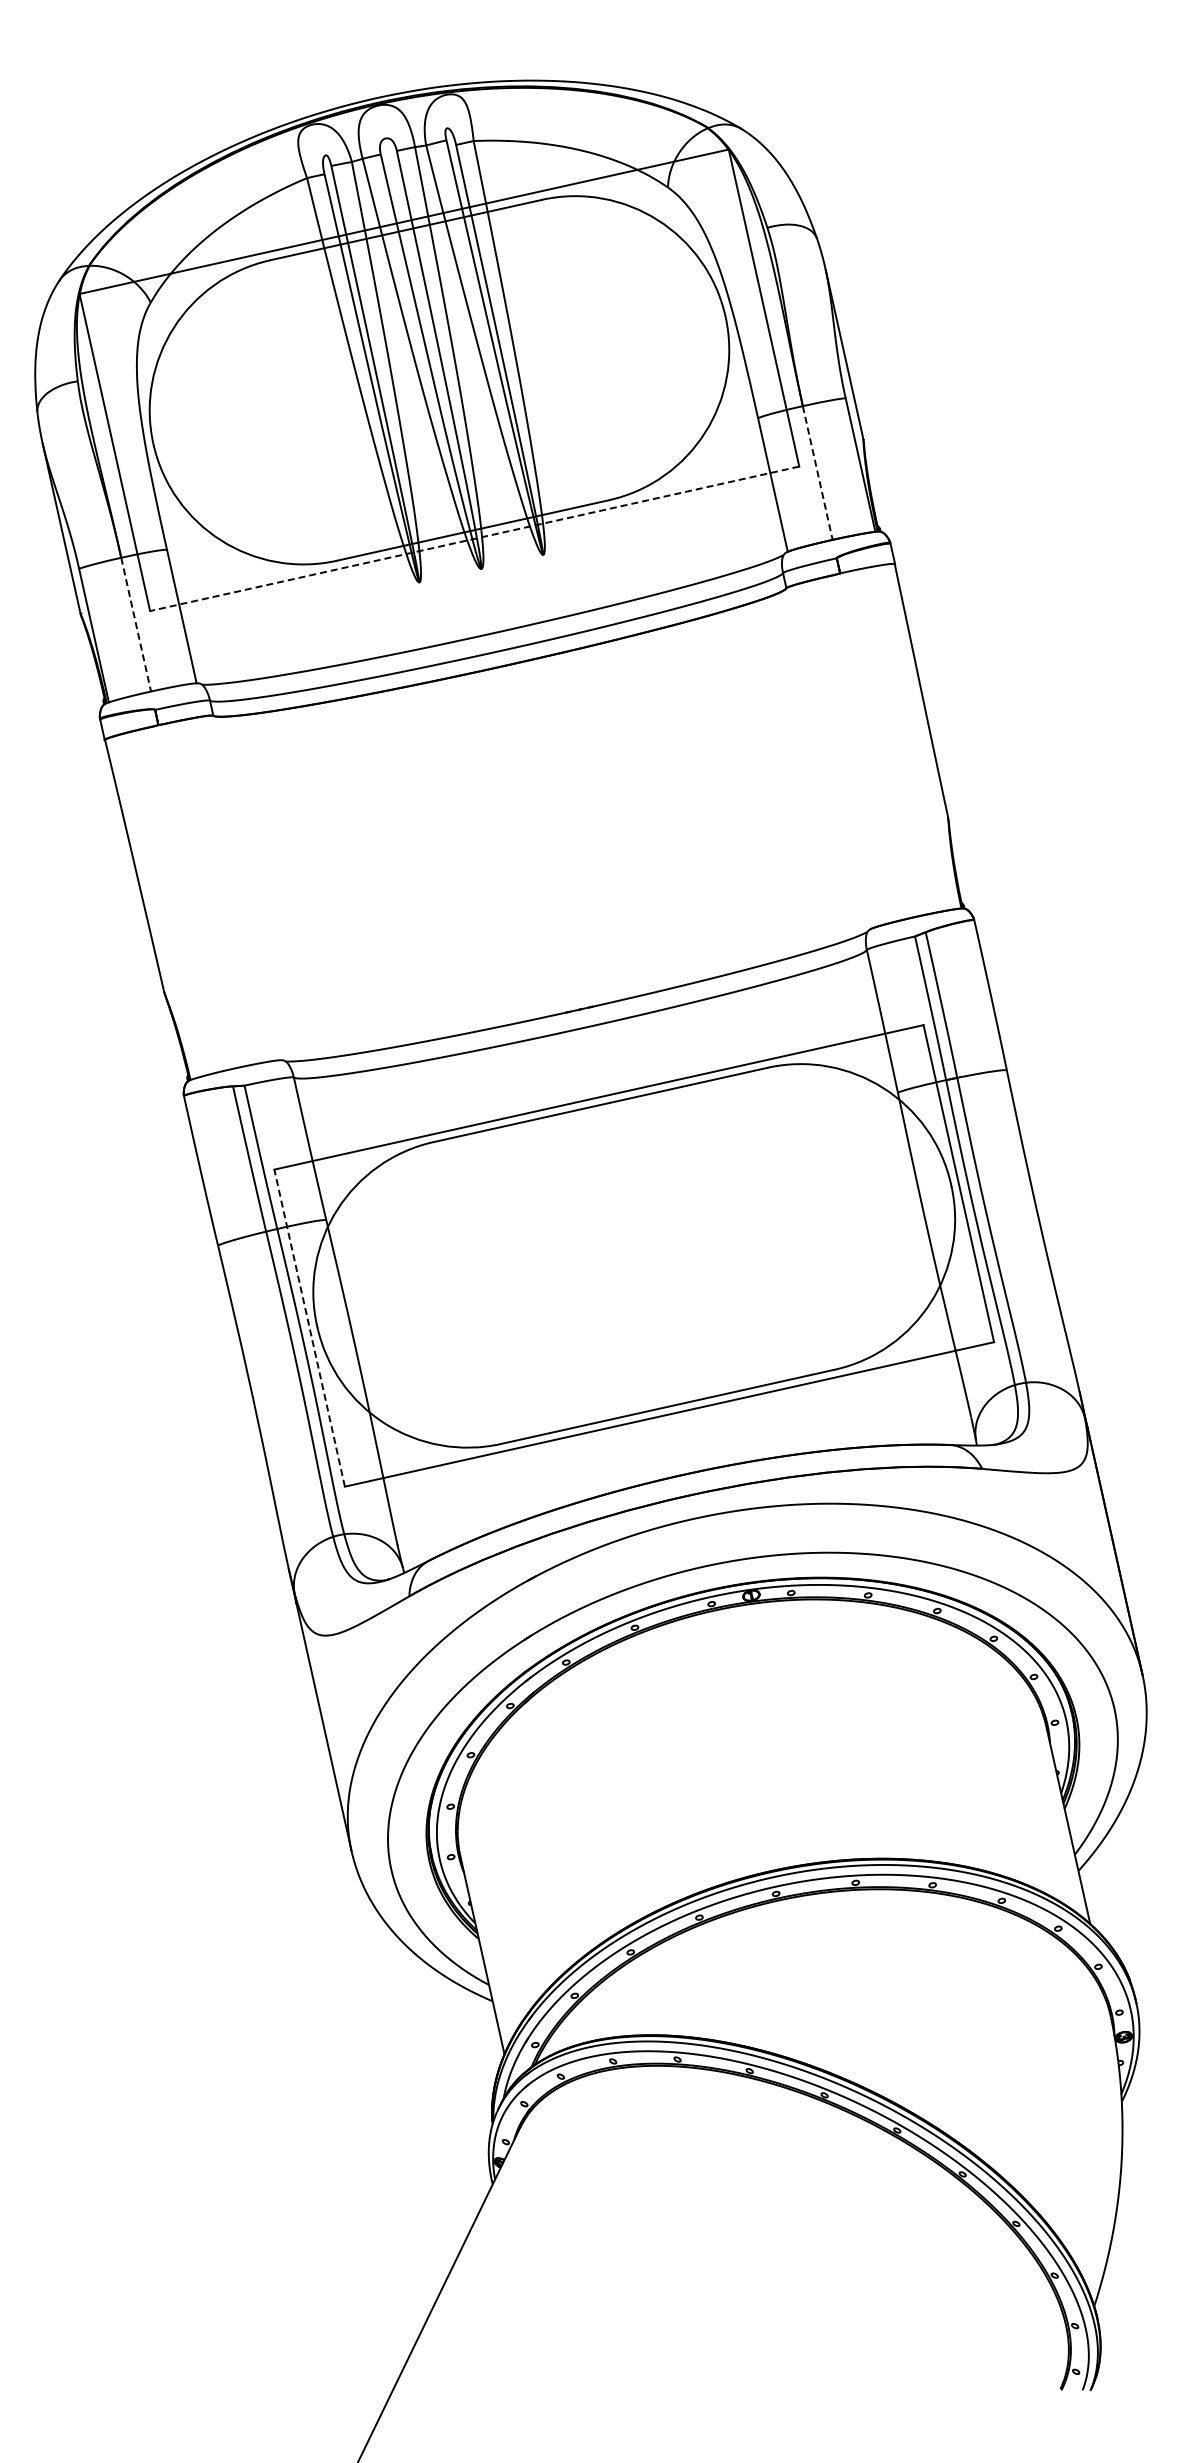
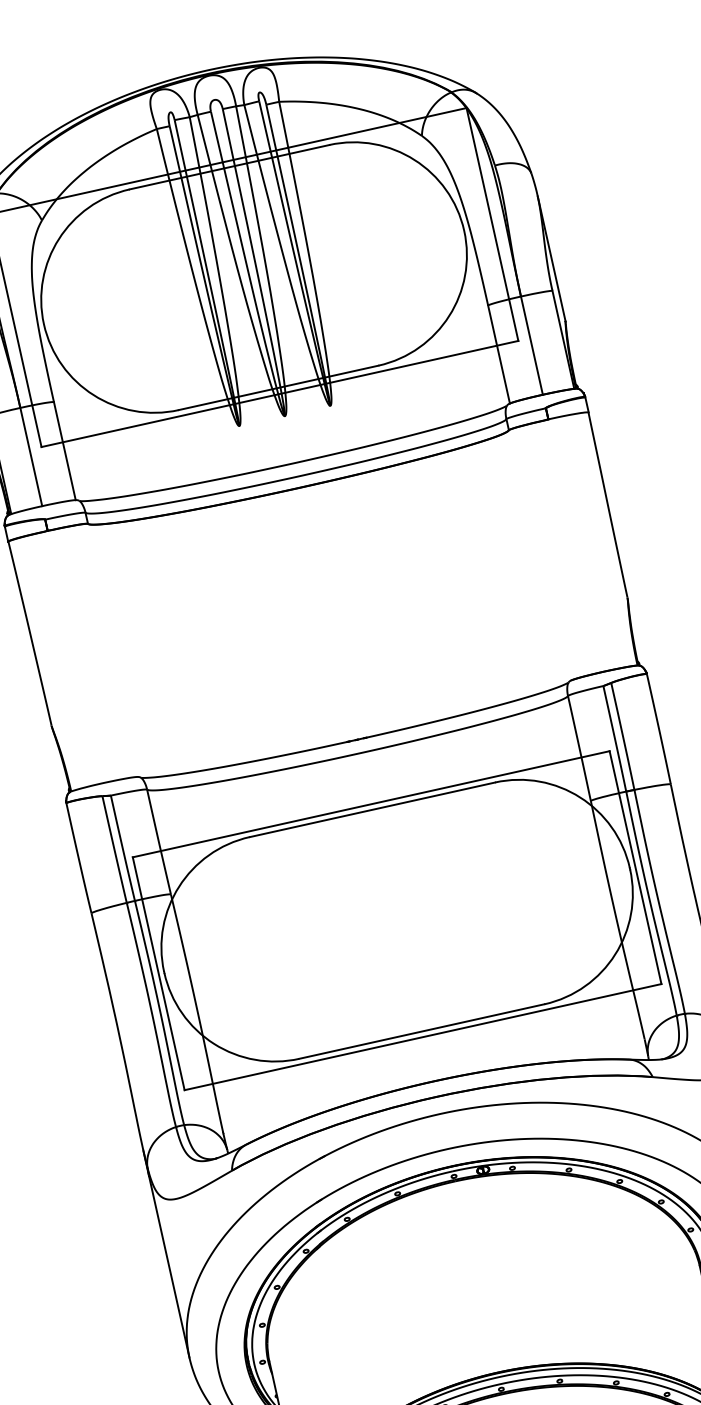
line: (817, 473) -> (531, 346), dashed -> solid
line: (474, 538) -> (279, 393), dashed -> solid
line: (136, 624) -> (31, 456), dashed -> solid
line: (309, 1327) -> (158, 973), dashed -> solid

